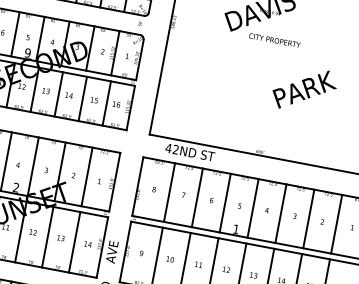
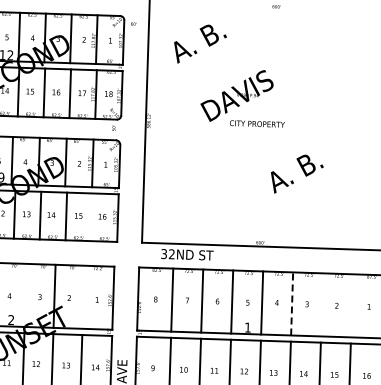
text: (304, 89) -> (296, 170), PARK -> A. B.
line: (106, 103) -> (91, 217), removed
text: (168, 148) -> (163, 254), 42ND -> 32ND
line: (33, 165) -> (25, 294), removed
line: (87, 176) -> (83, 296), removed
line: (281, 213) -> (292, 303), solid -> dashed
line: (309, 218) -> (322, 304), removed
line: (337, 223) -> (352, 305), removed

